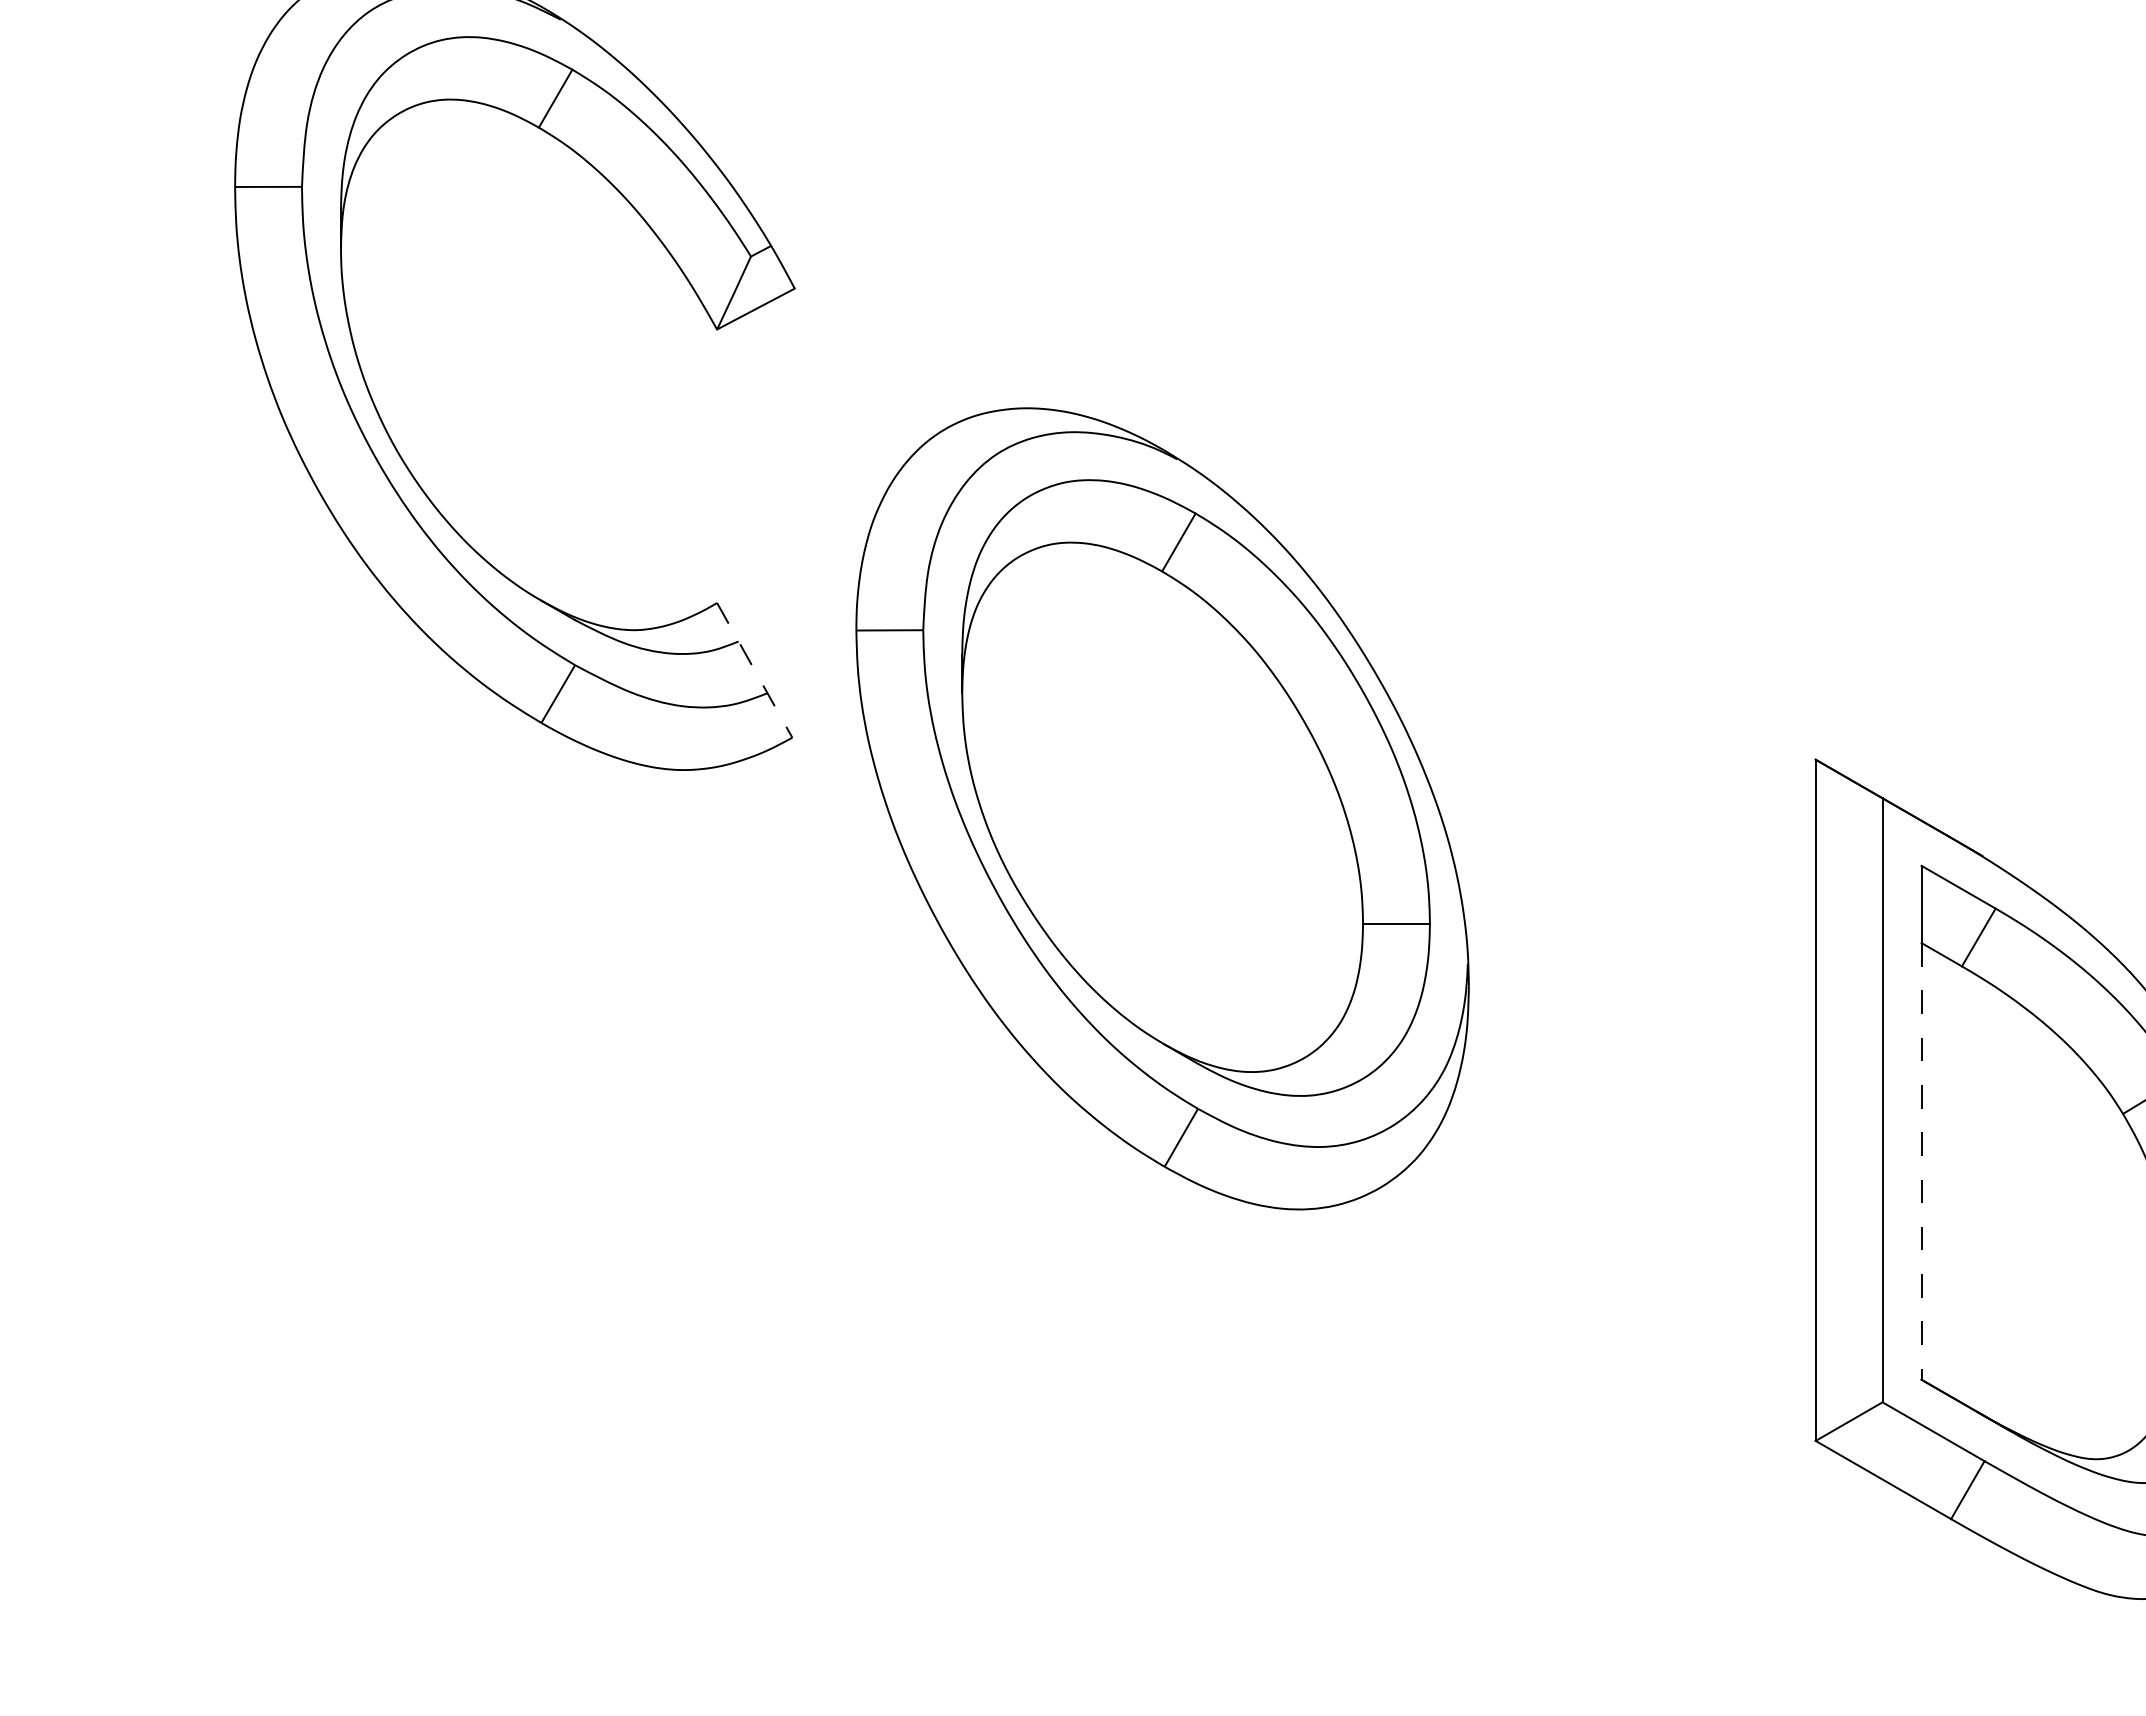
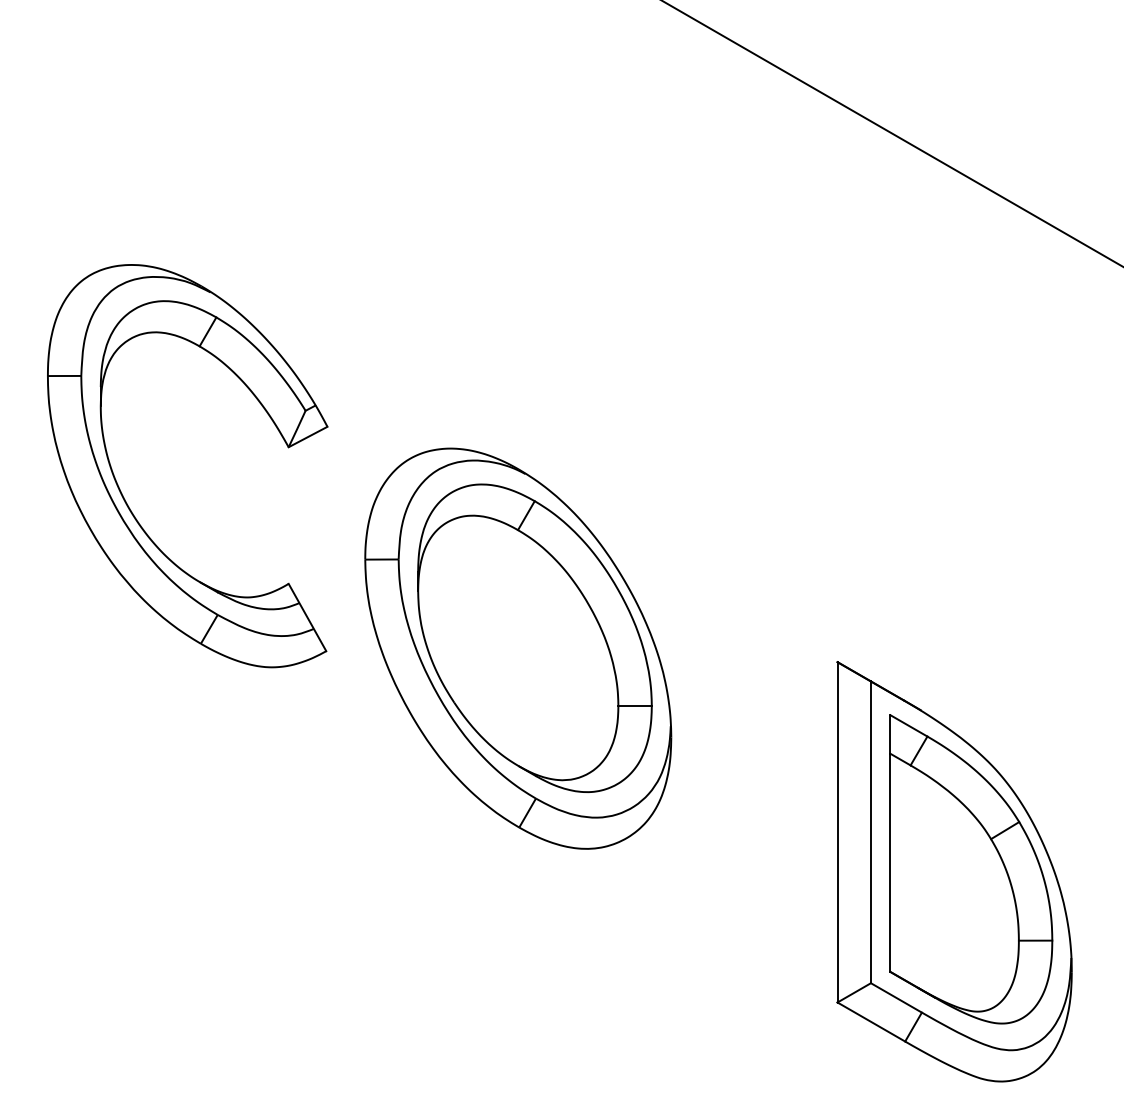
line: (754, 670) -> (307, 617), dashed -> solid
part: (1163, 808) -> (518, 648), moved
line: (1921, 1162) -> (890, 863), dashed -> solid

